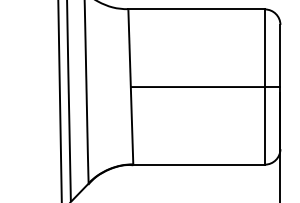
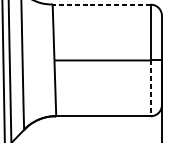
line: (196, 9) -> (101, 4), solid -> dashed
line: (264, 125) -> (150, 88), solid -> dashed

